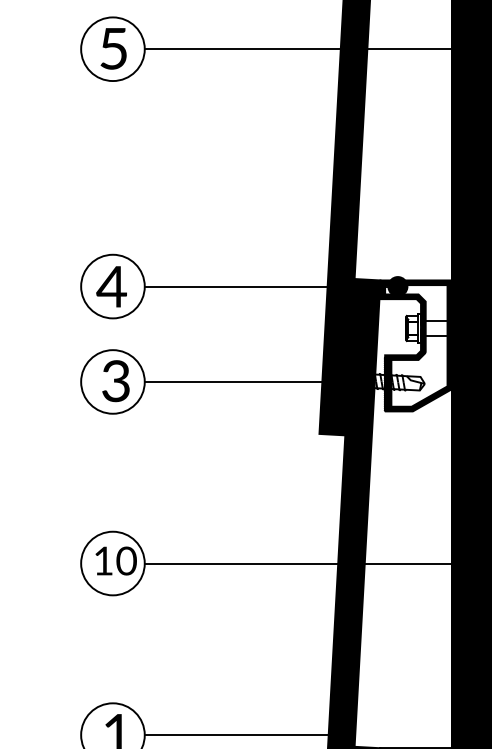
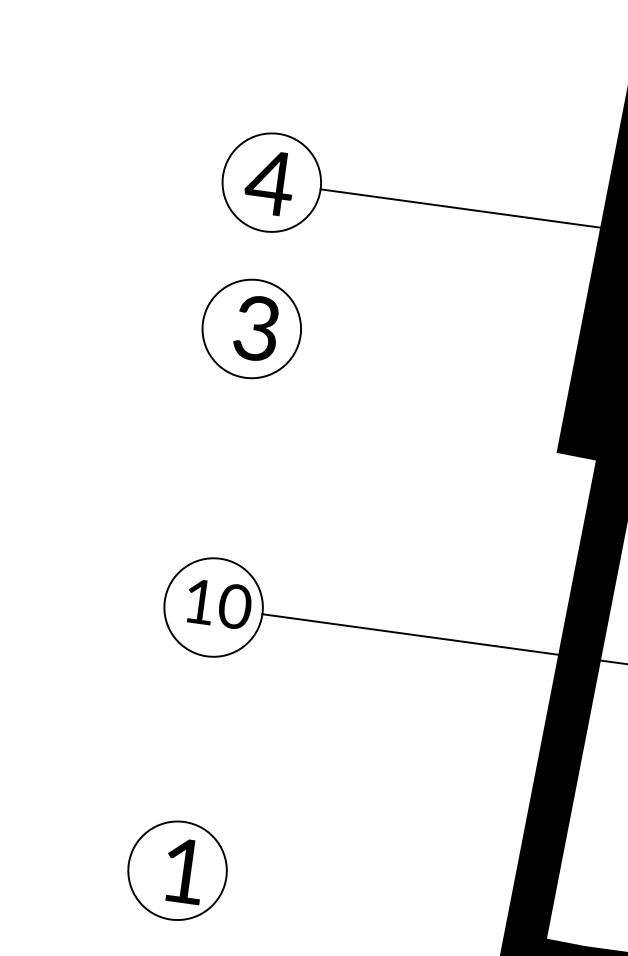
line: (248, 381) -> (459, 356), removed
line: (242, 735) -> (376, 898), removed

